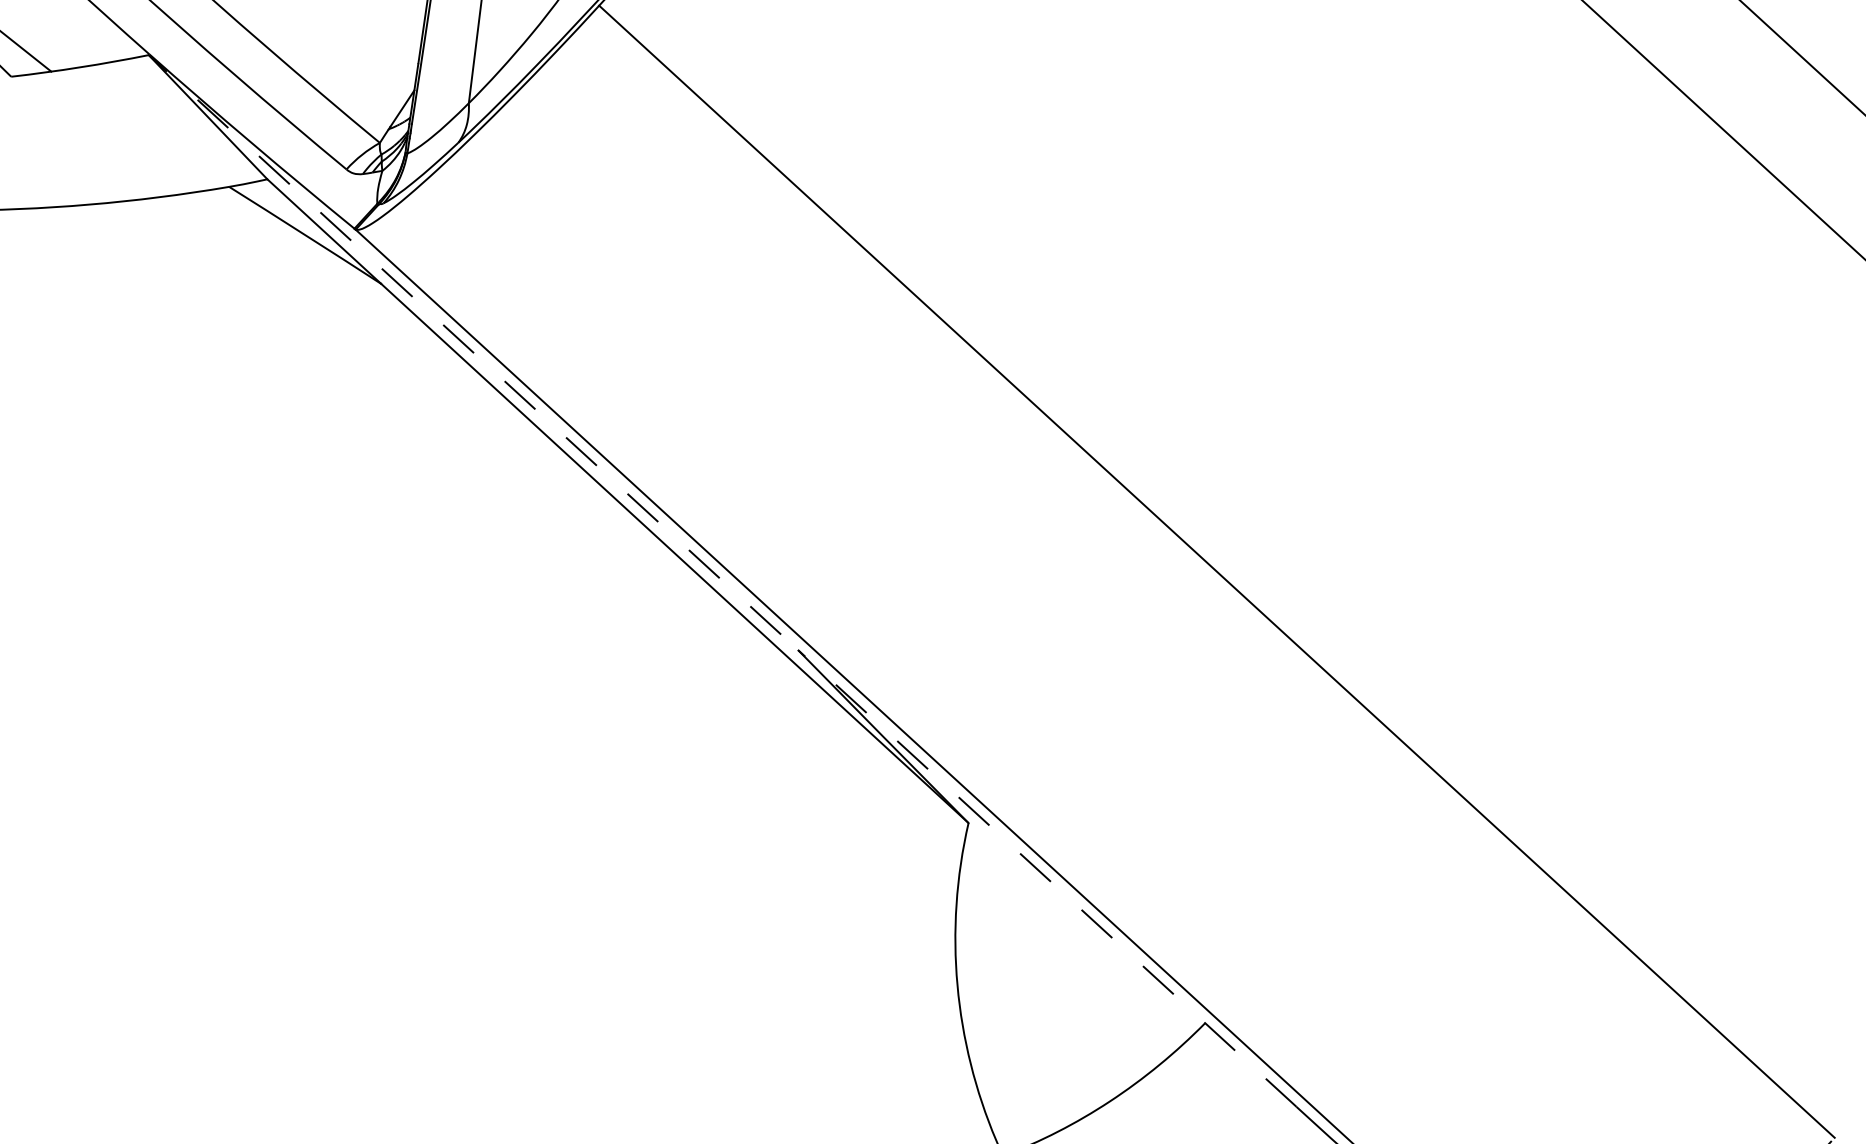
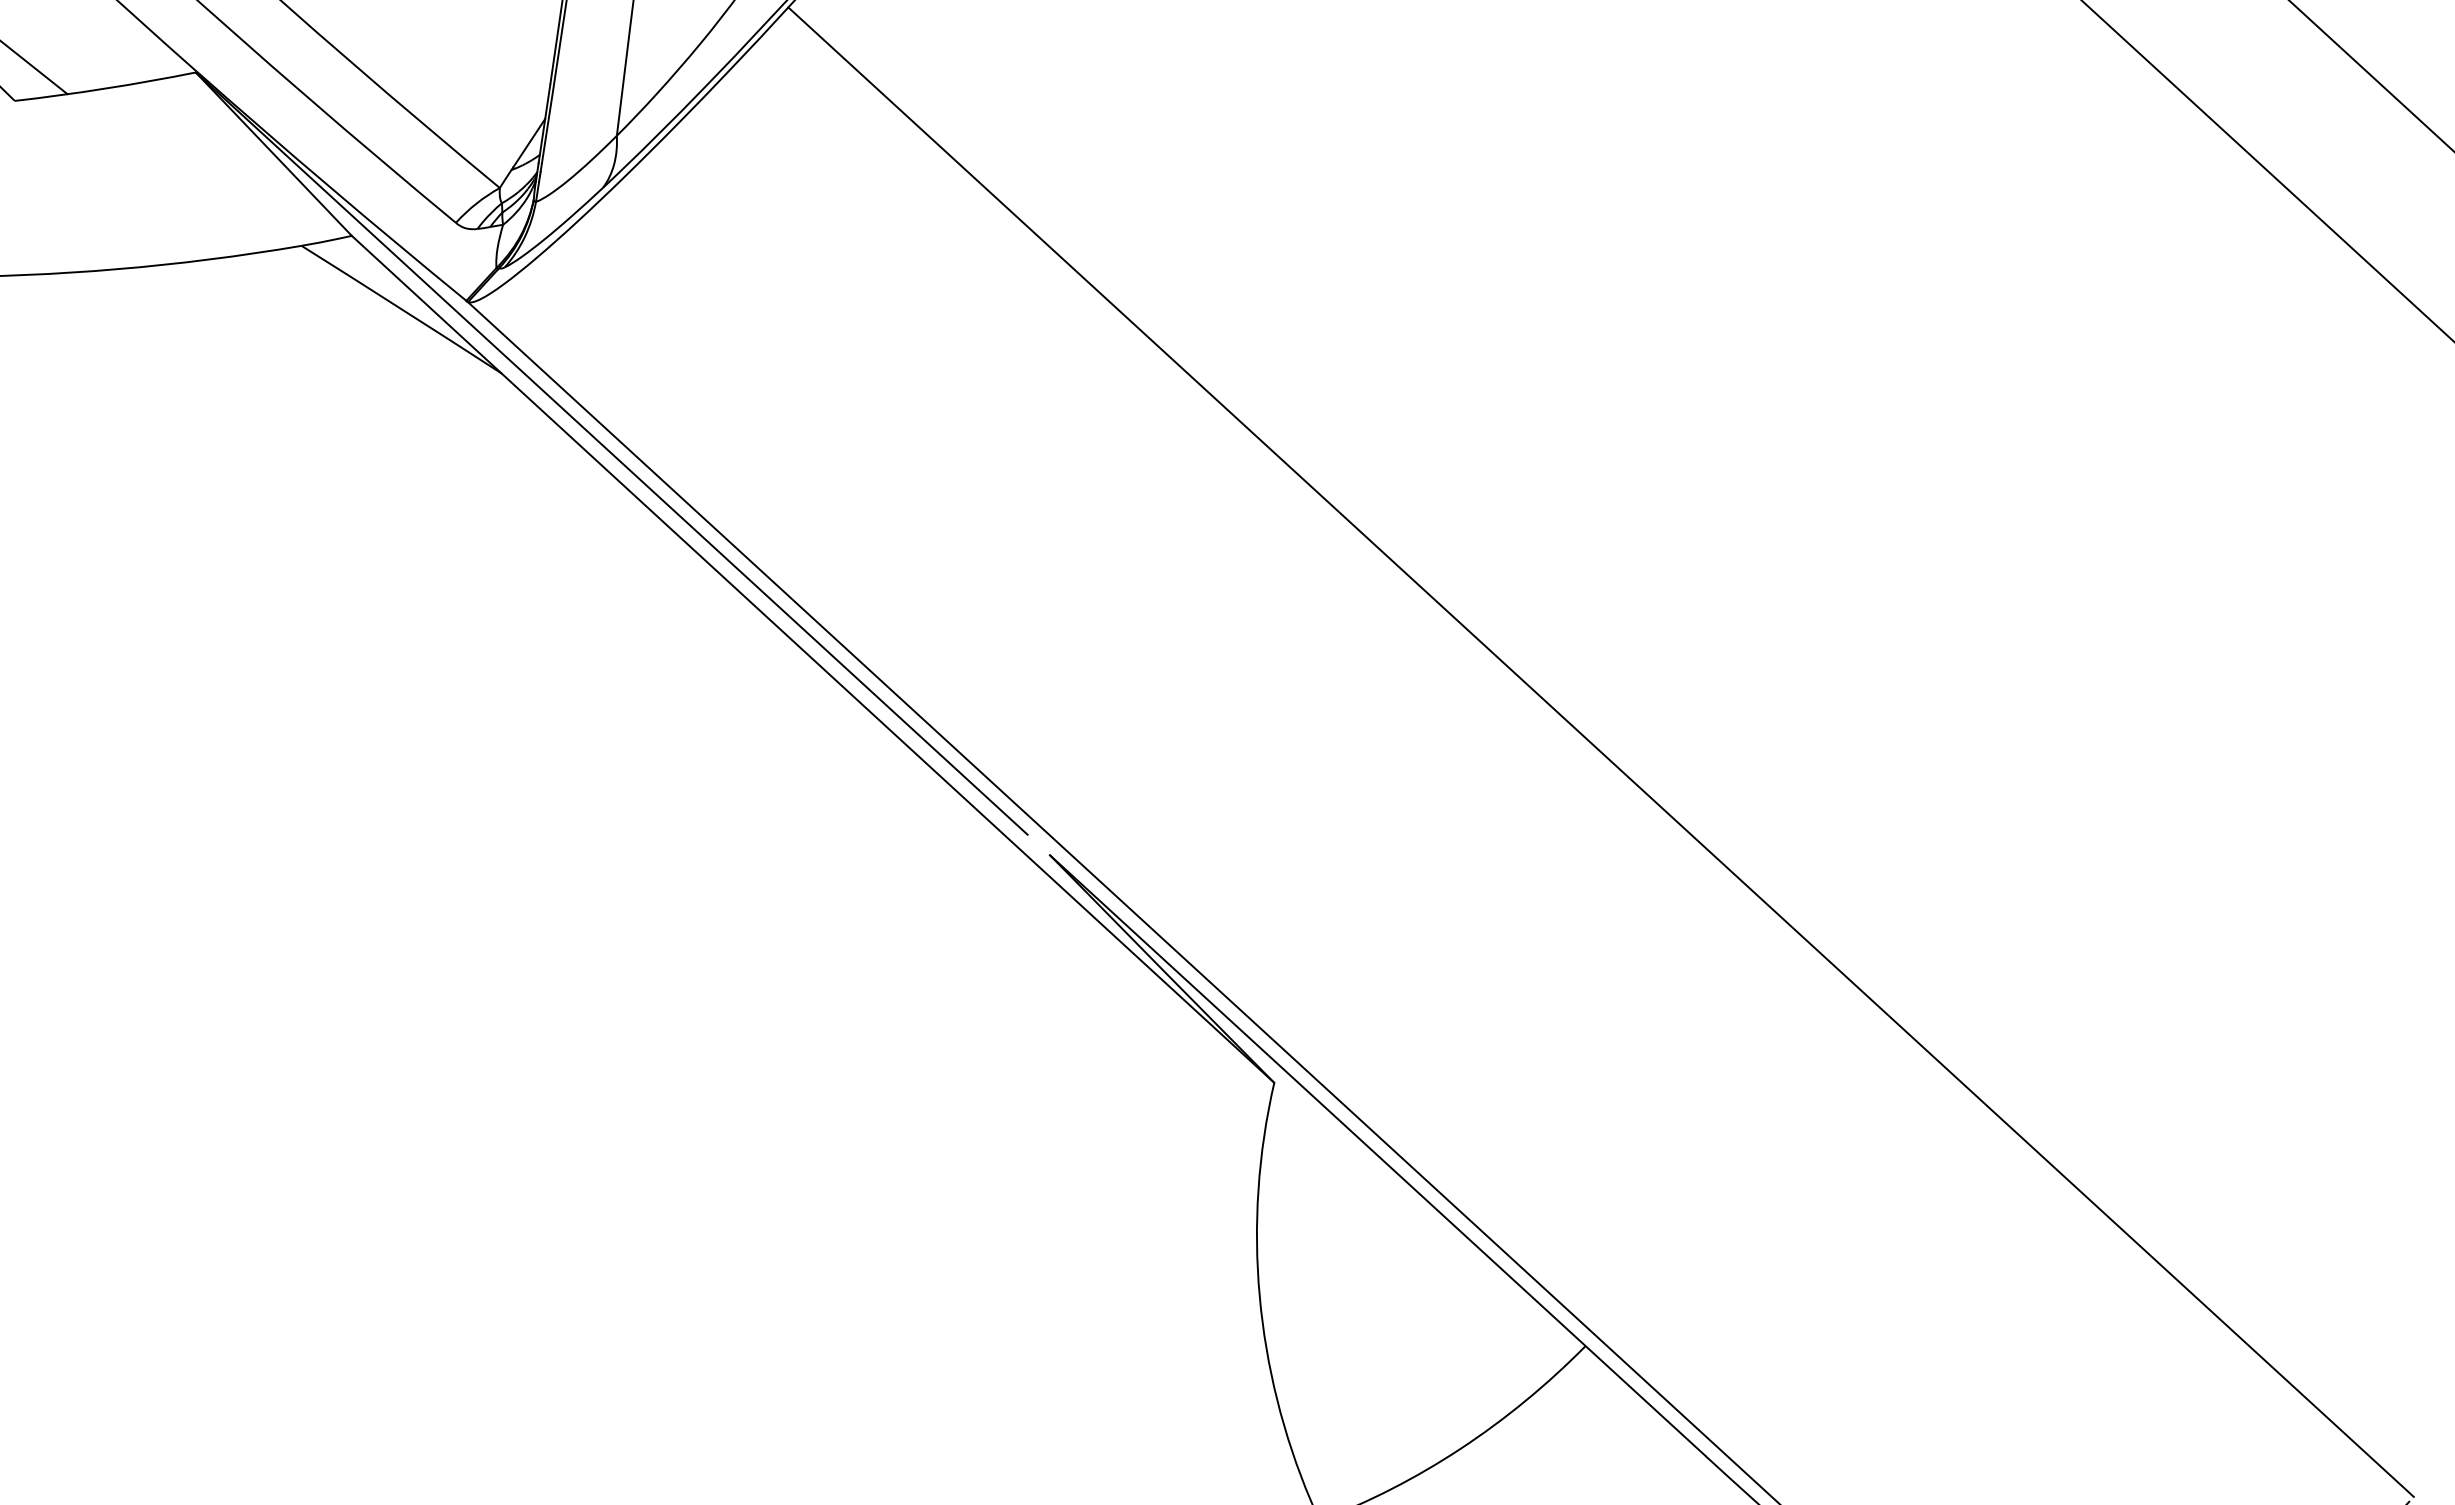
line: (464, 344) -> (611, 453), dashed -> solid
line: (1047, 878) -> (1377, 1155), dashed -> solid

